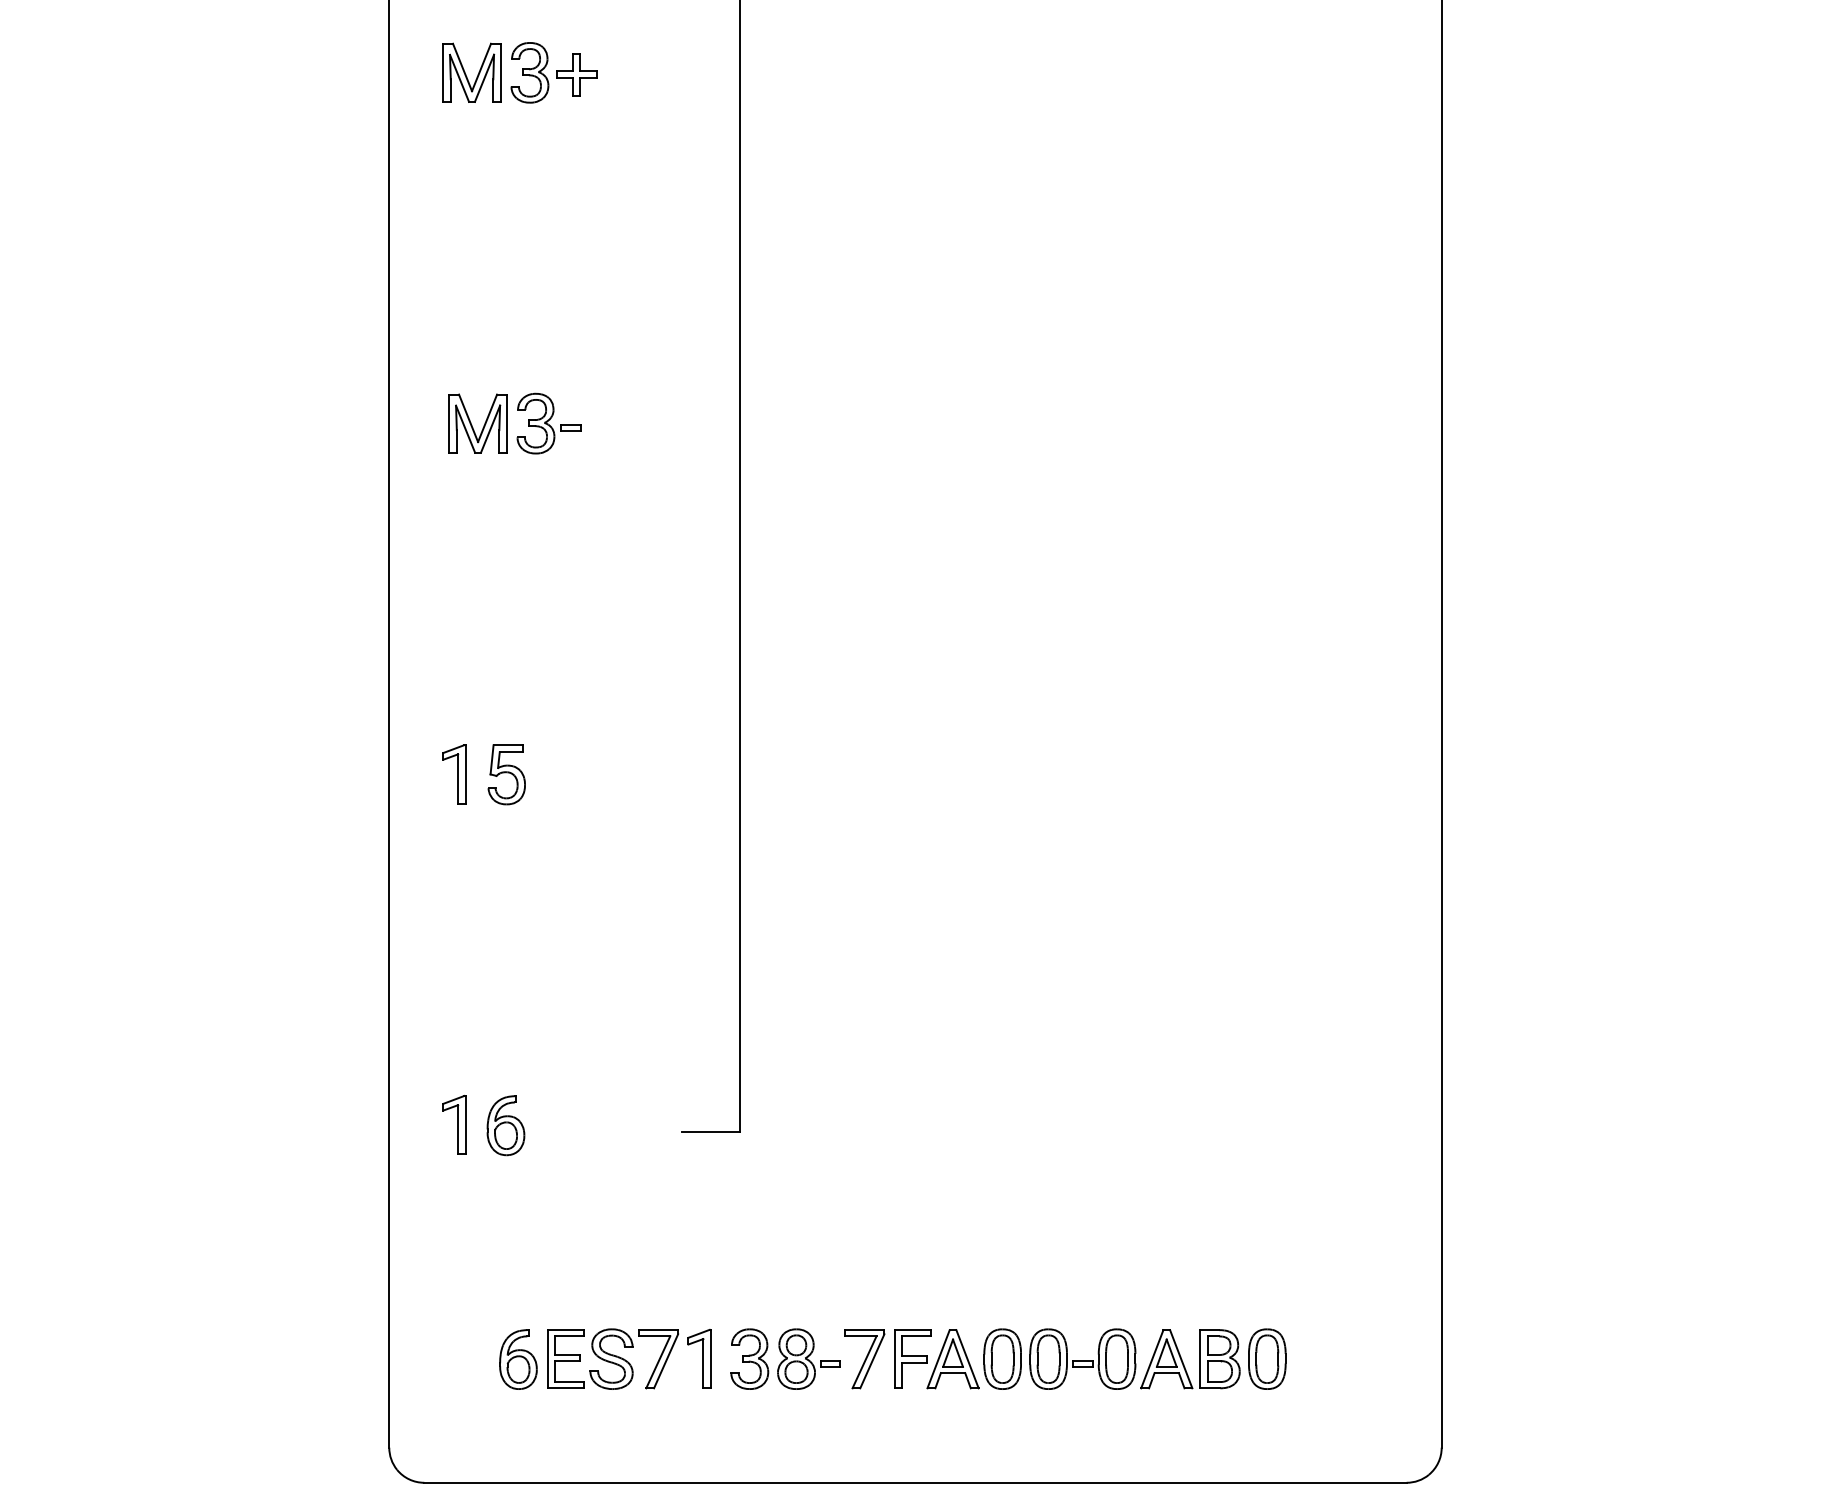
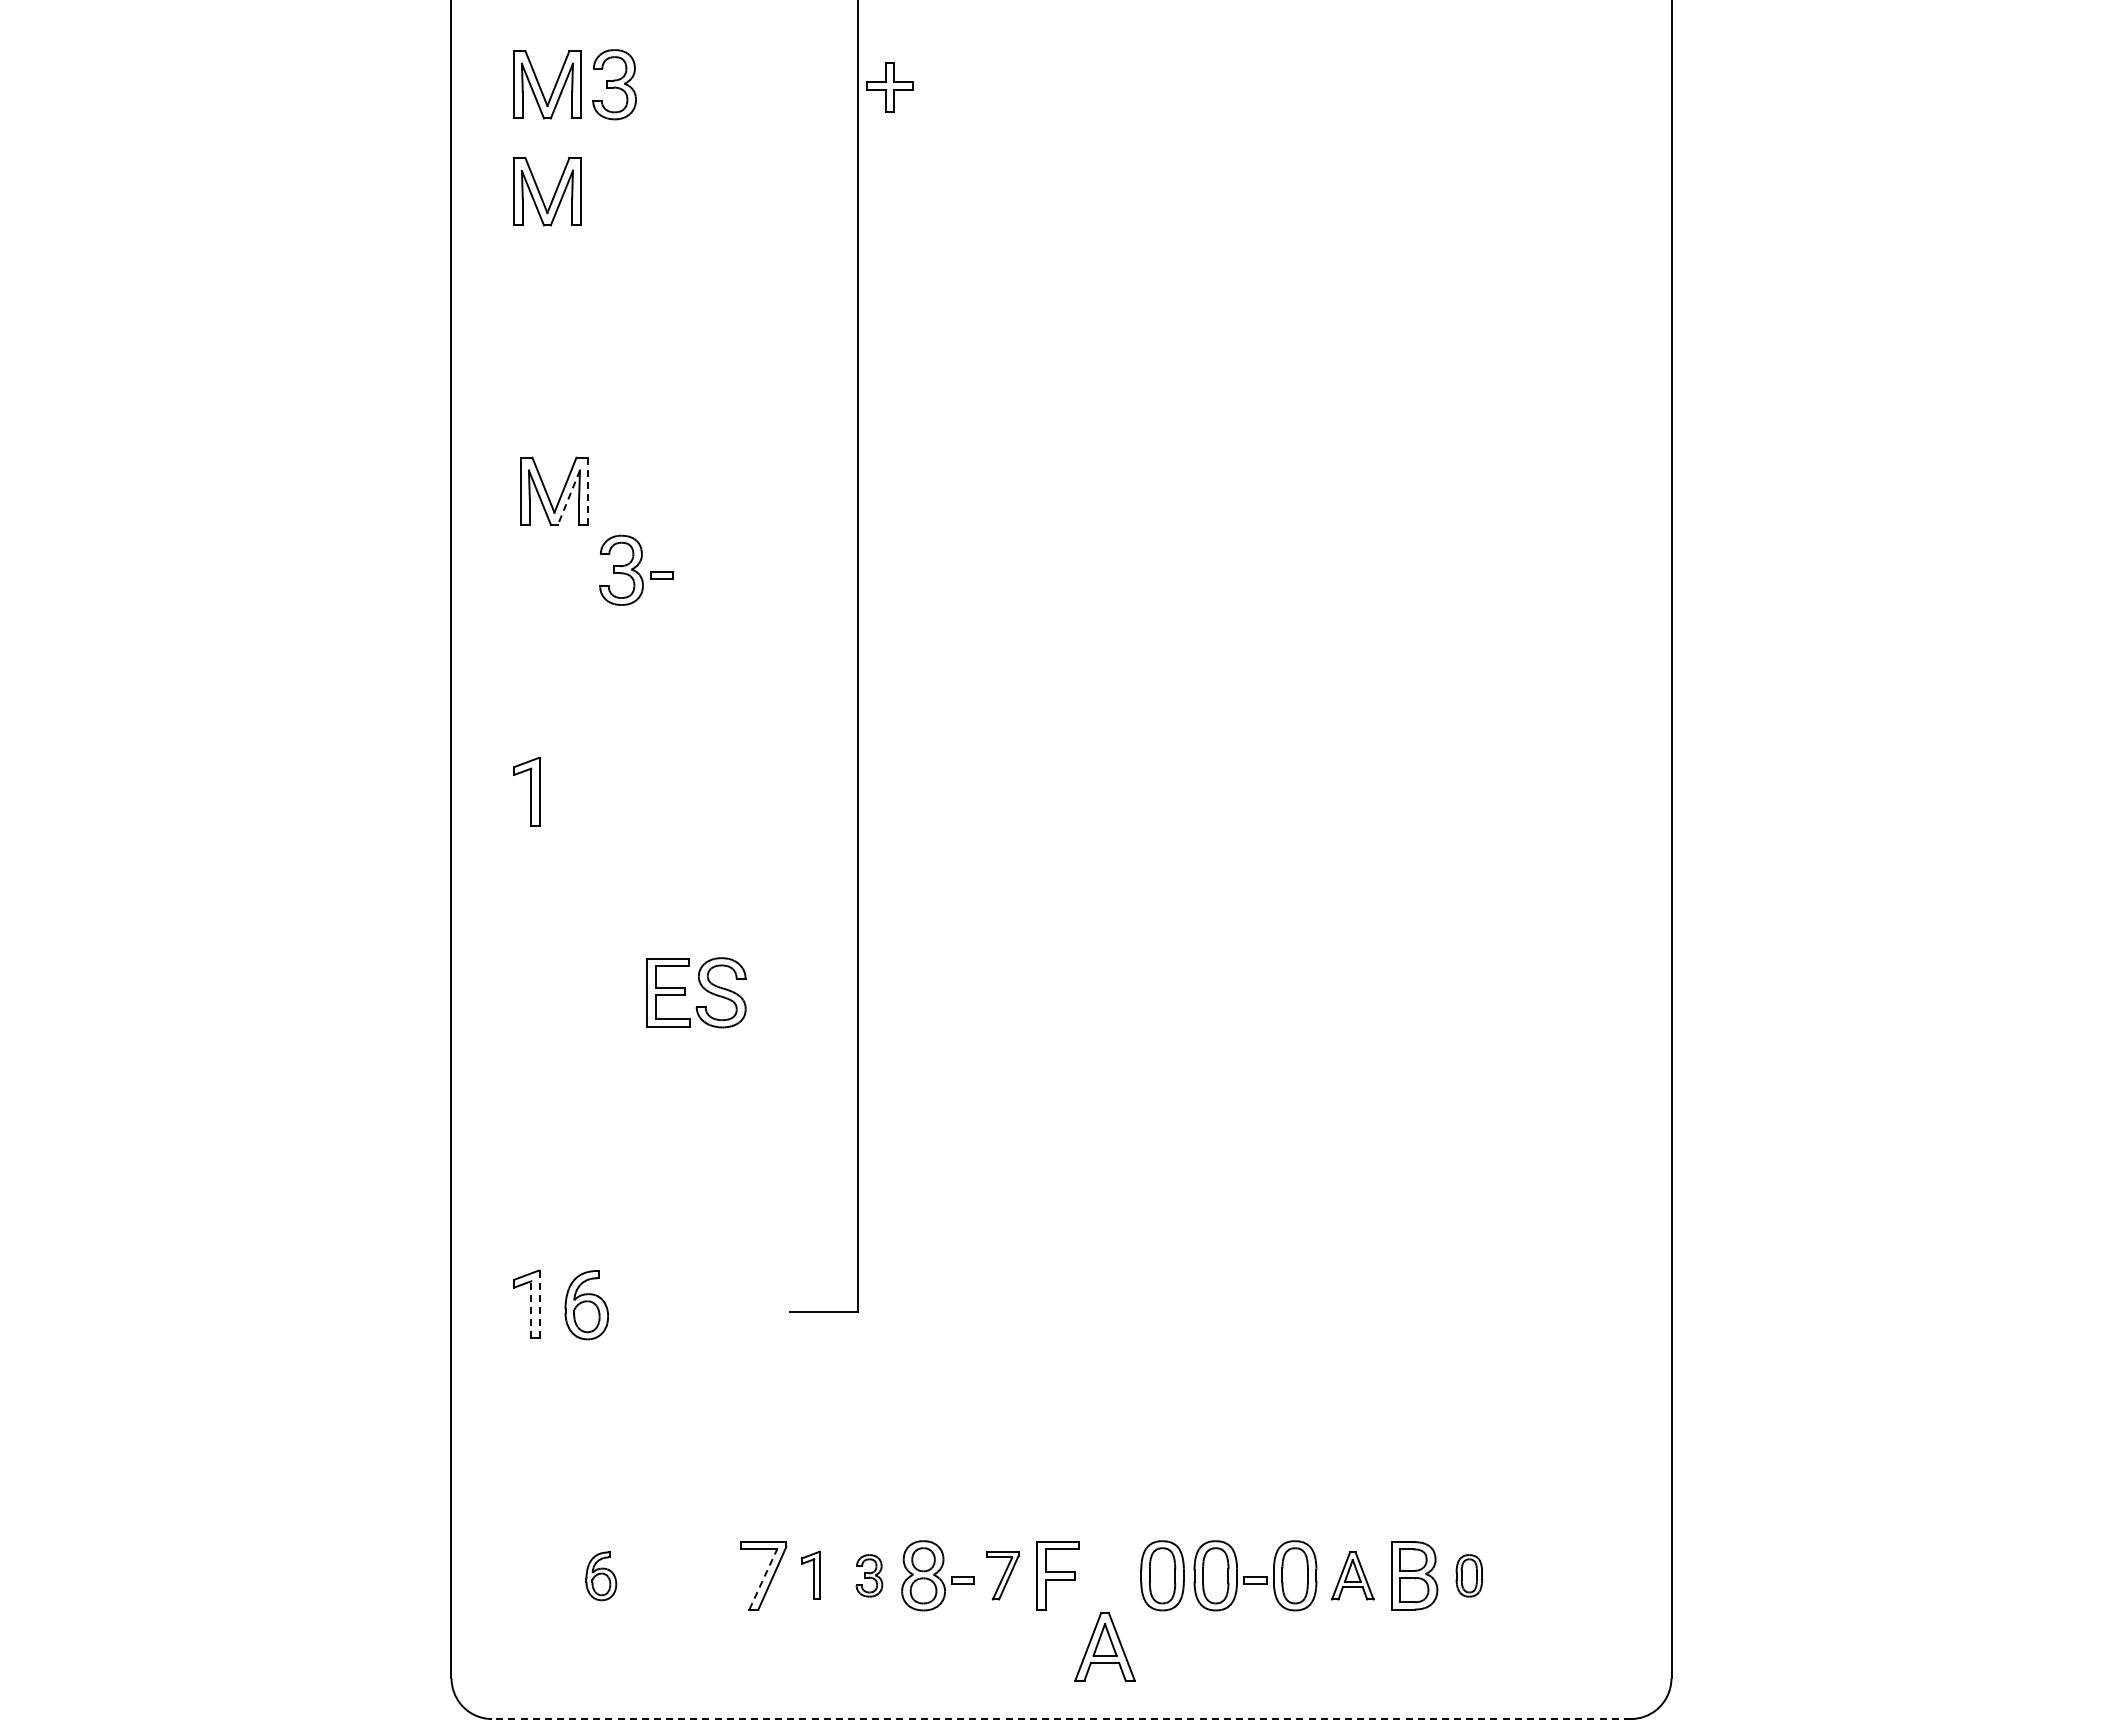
part: (576, 75) -> (889, 87), moved
part: (477, 167) -> (553, 194), added
part: (548, 422) -> (636, 569), moved
line: (507, 423) -> (588, 491), solid -> dashed
line: (490, 429) -> (568, 498), solid -> dashed
part: (453, 774) -> (526, 791), moved
part: (506, 774) -> (587, 898), removed
line: (465, 1125) -> (539, 1304), solid -> dashed
line: (458, 1129) -> (531, 1309), solid -> dashed
part: (594, 1354) -> (701, 987), moved
part: (698, 1358) -> (810, 1575), size x0.7
part: (749, 1358) -> (869, 1575), size x0.6
part: (864, 1358) -> (1002, 1575), size x0.7
part: (952, 1358) -> (1104, 1646), moved
part: (1166, 1358) -> (1352, 1575), size x0.7
part: (1267, 1358) -> (1469, 1575), size x0.6
part: (518, 1359) -> (601, 1576), size x0.7
line: (658, 1361) -> (763, 1578), solid -> dashed
line: (914, 1483) -> (1060, 1719), solid -> dashed

